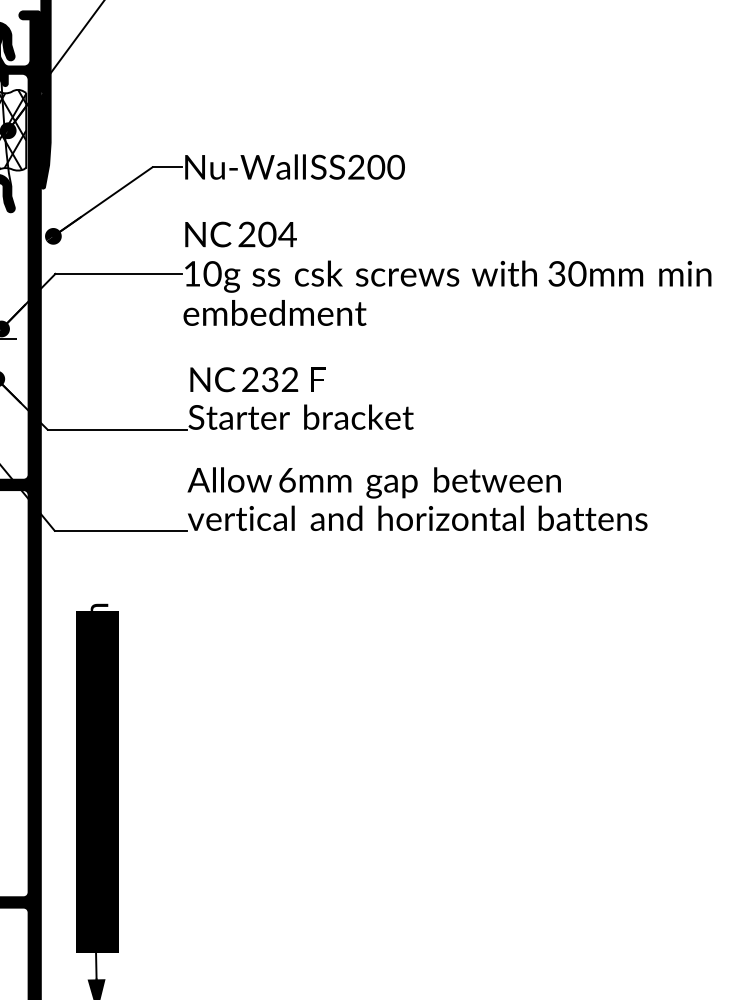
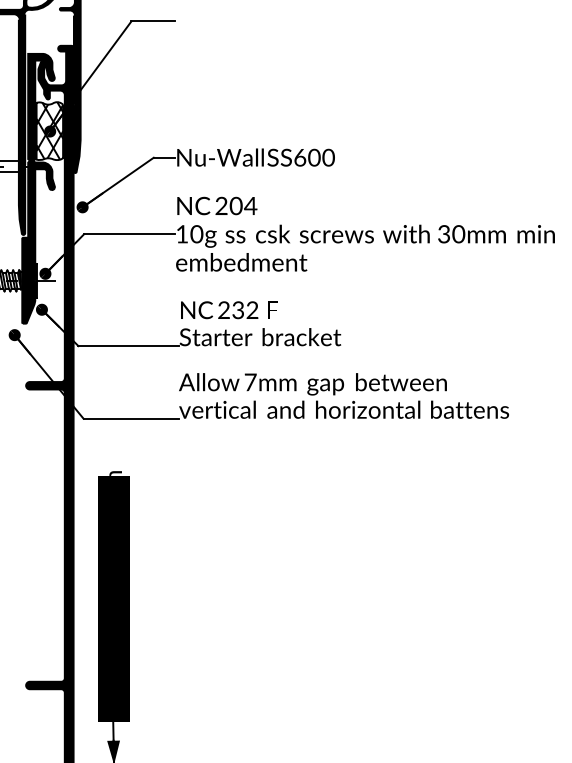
text: (356, 166) -> (300, 157), SS200 -> SS600
text: (287, 480) -> (250, 382), 6mm -> 7mm

